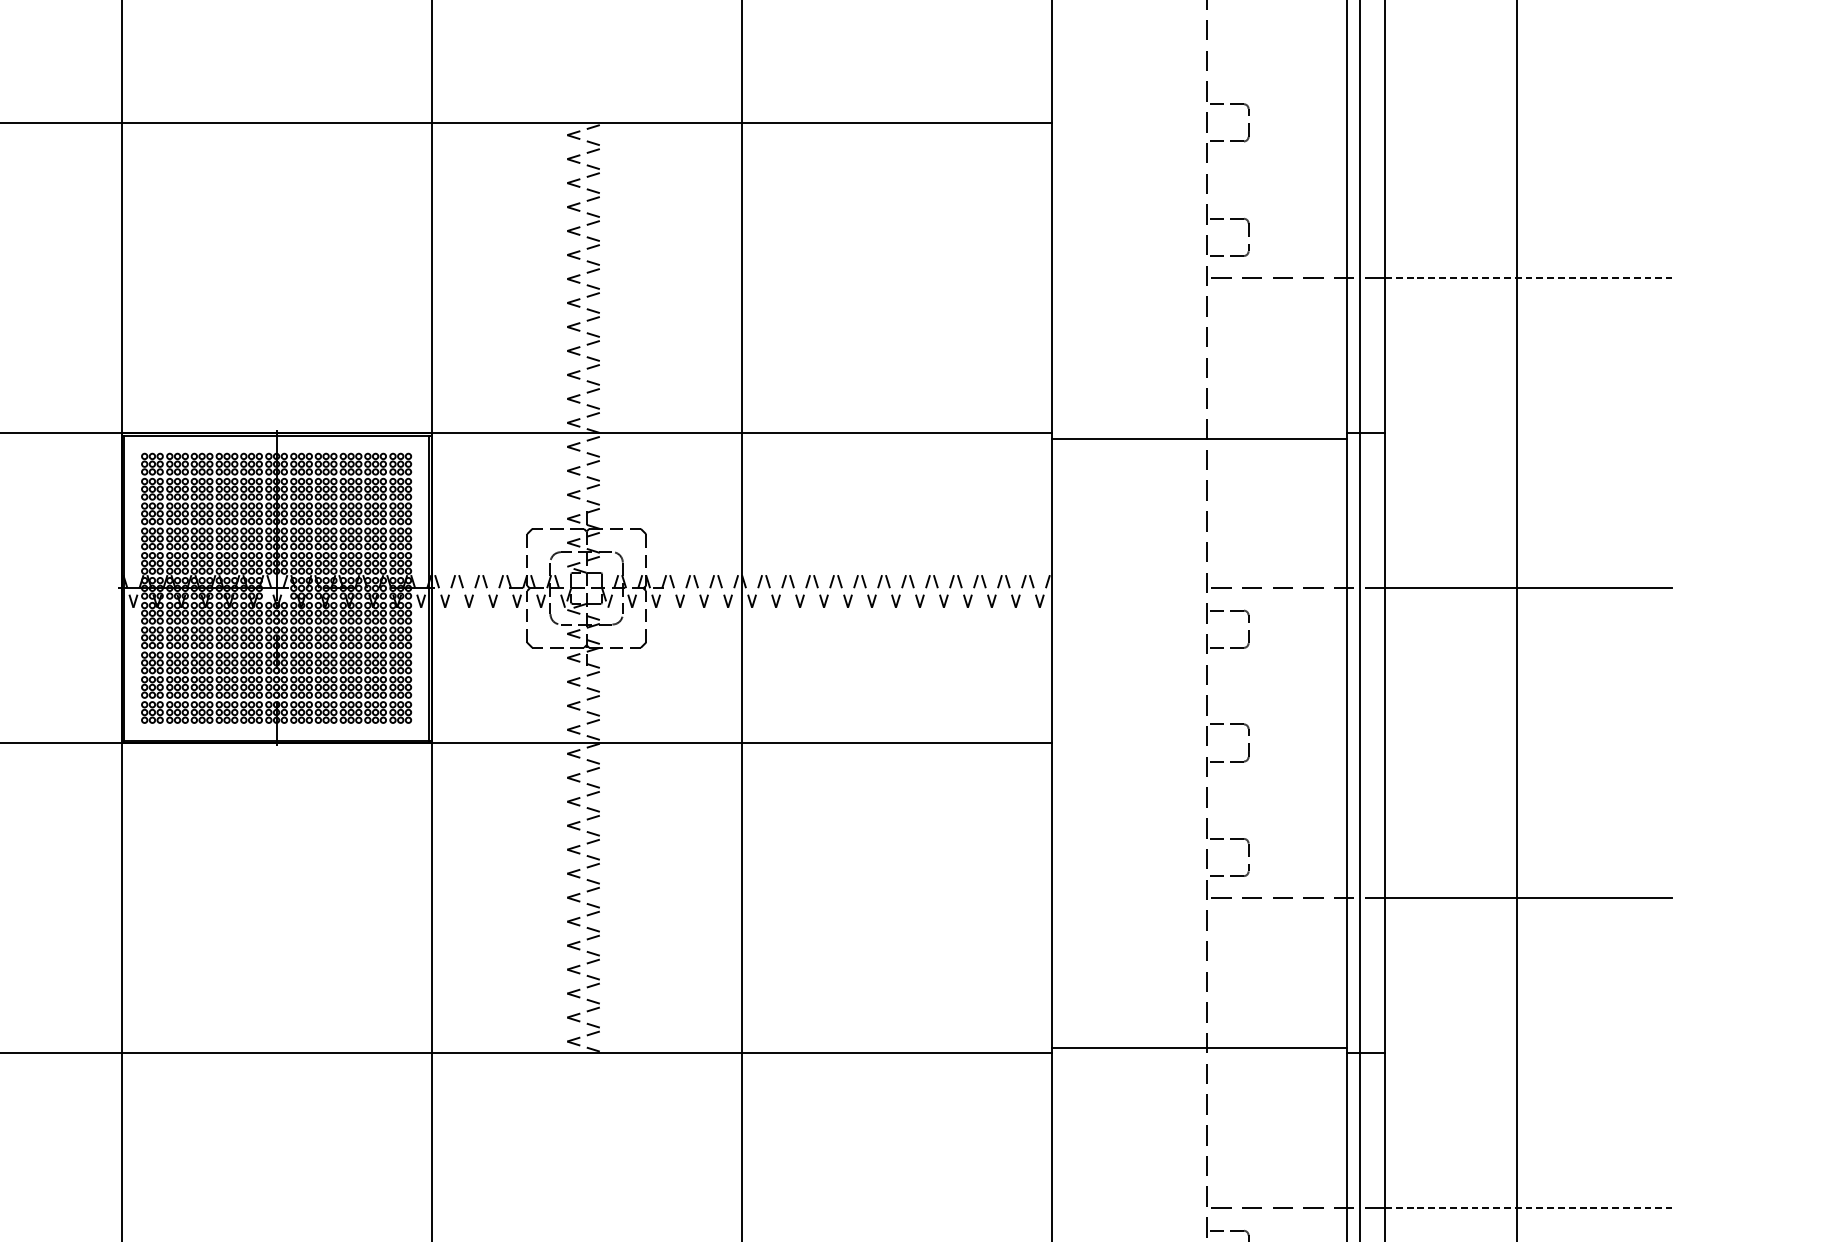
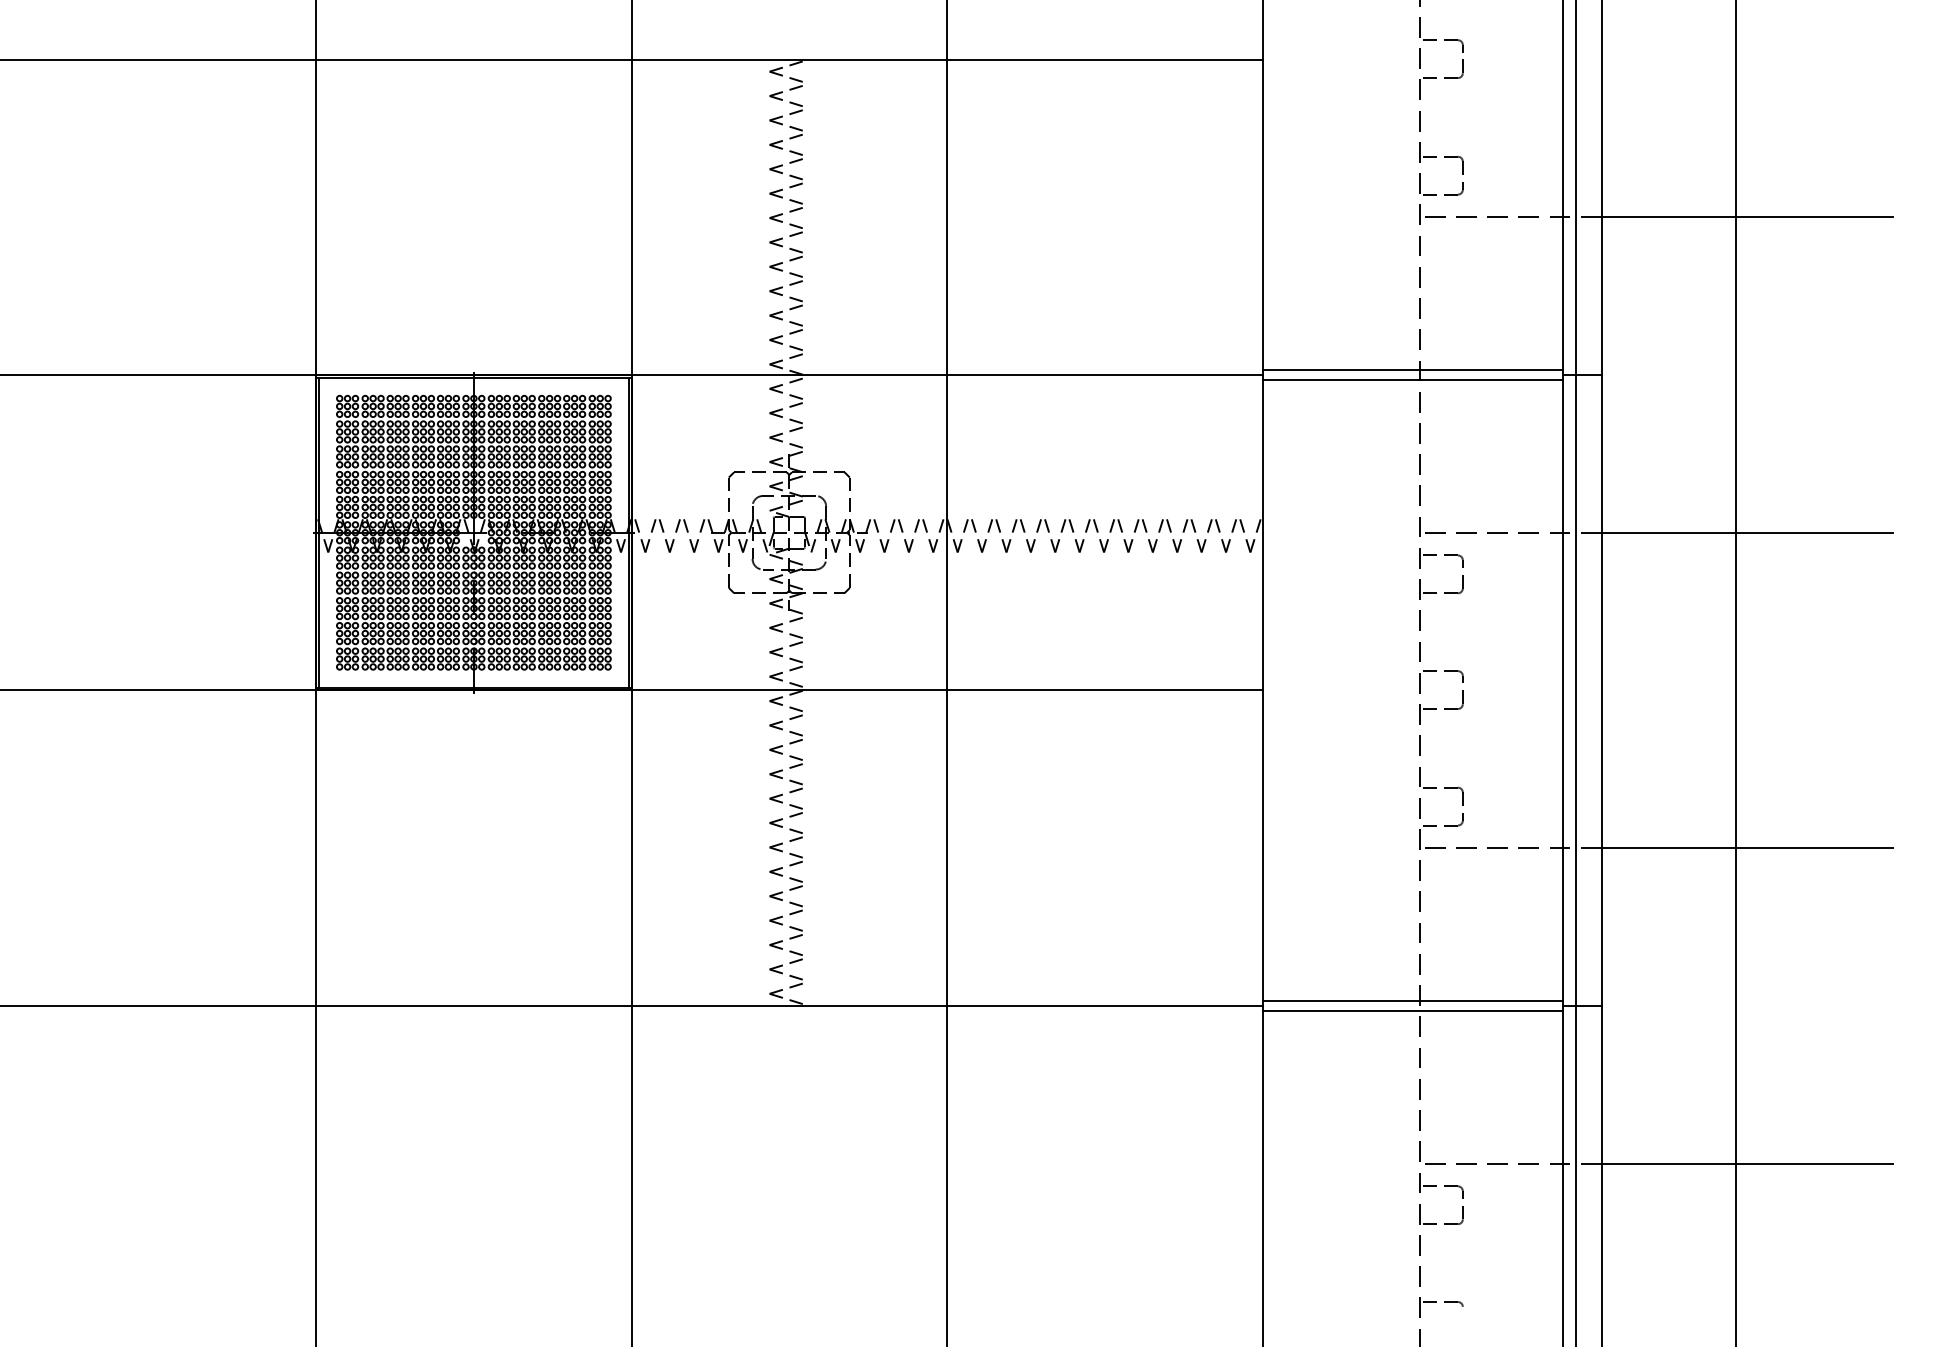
line: (1528, 278) -> (1747, 217), dashed -> solid
line: (1199, 427) -> (1412, 369), added
line: (1199, 1058) -> (1412, 1011), added
line: (1528, 1208) -> (1747, 1163), dashed -> solid

